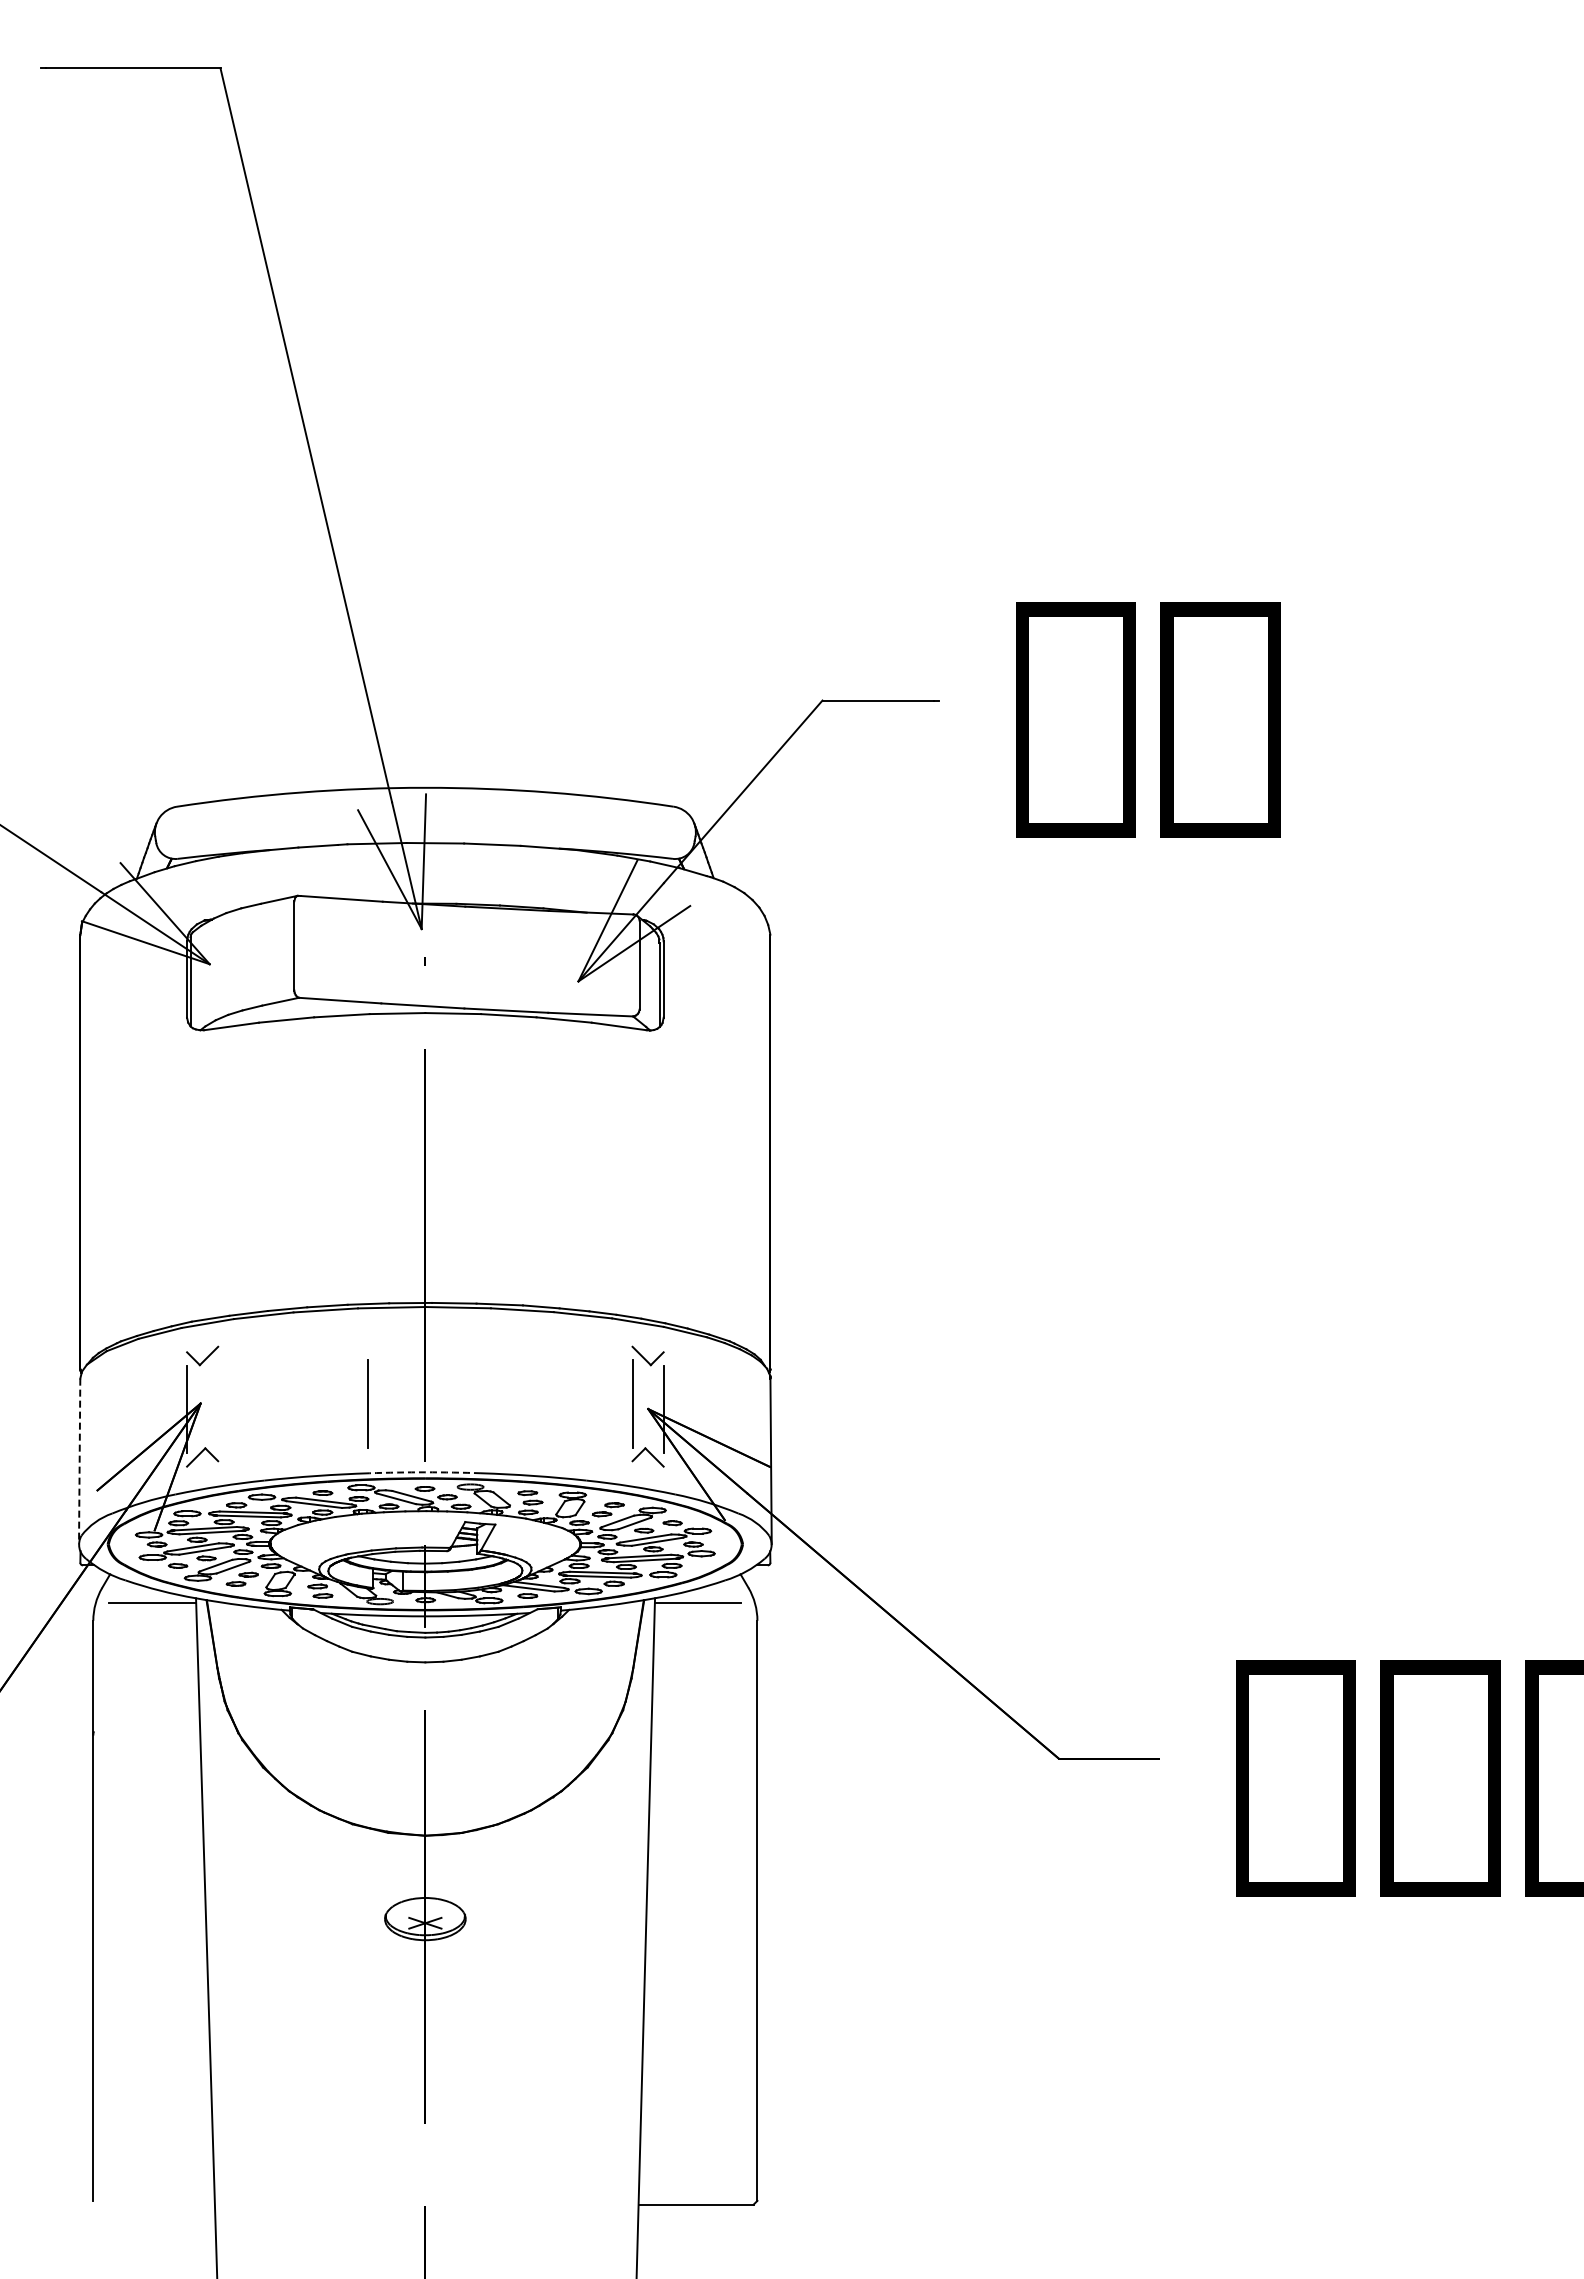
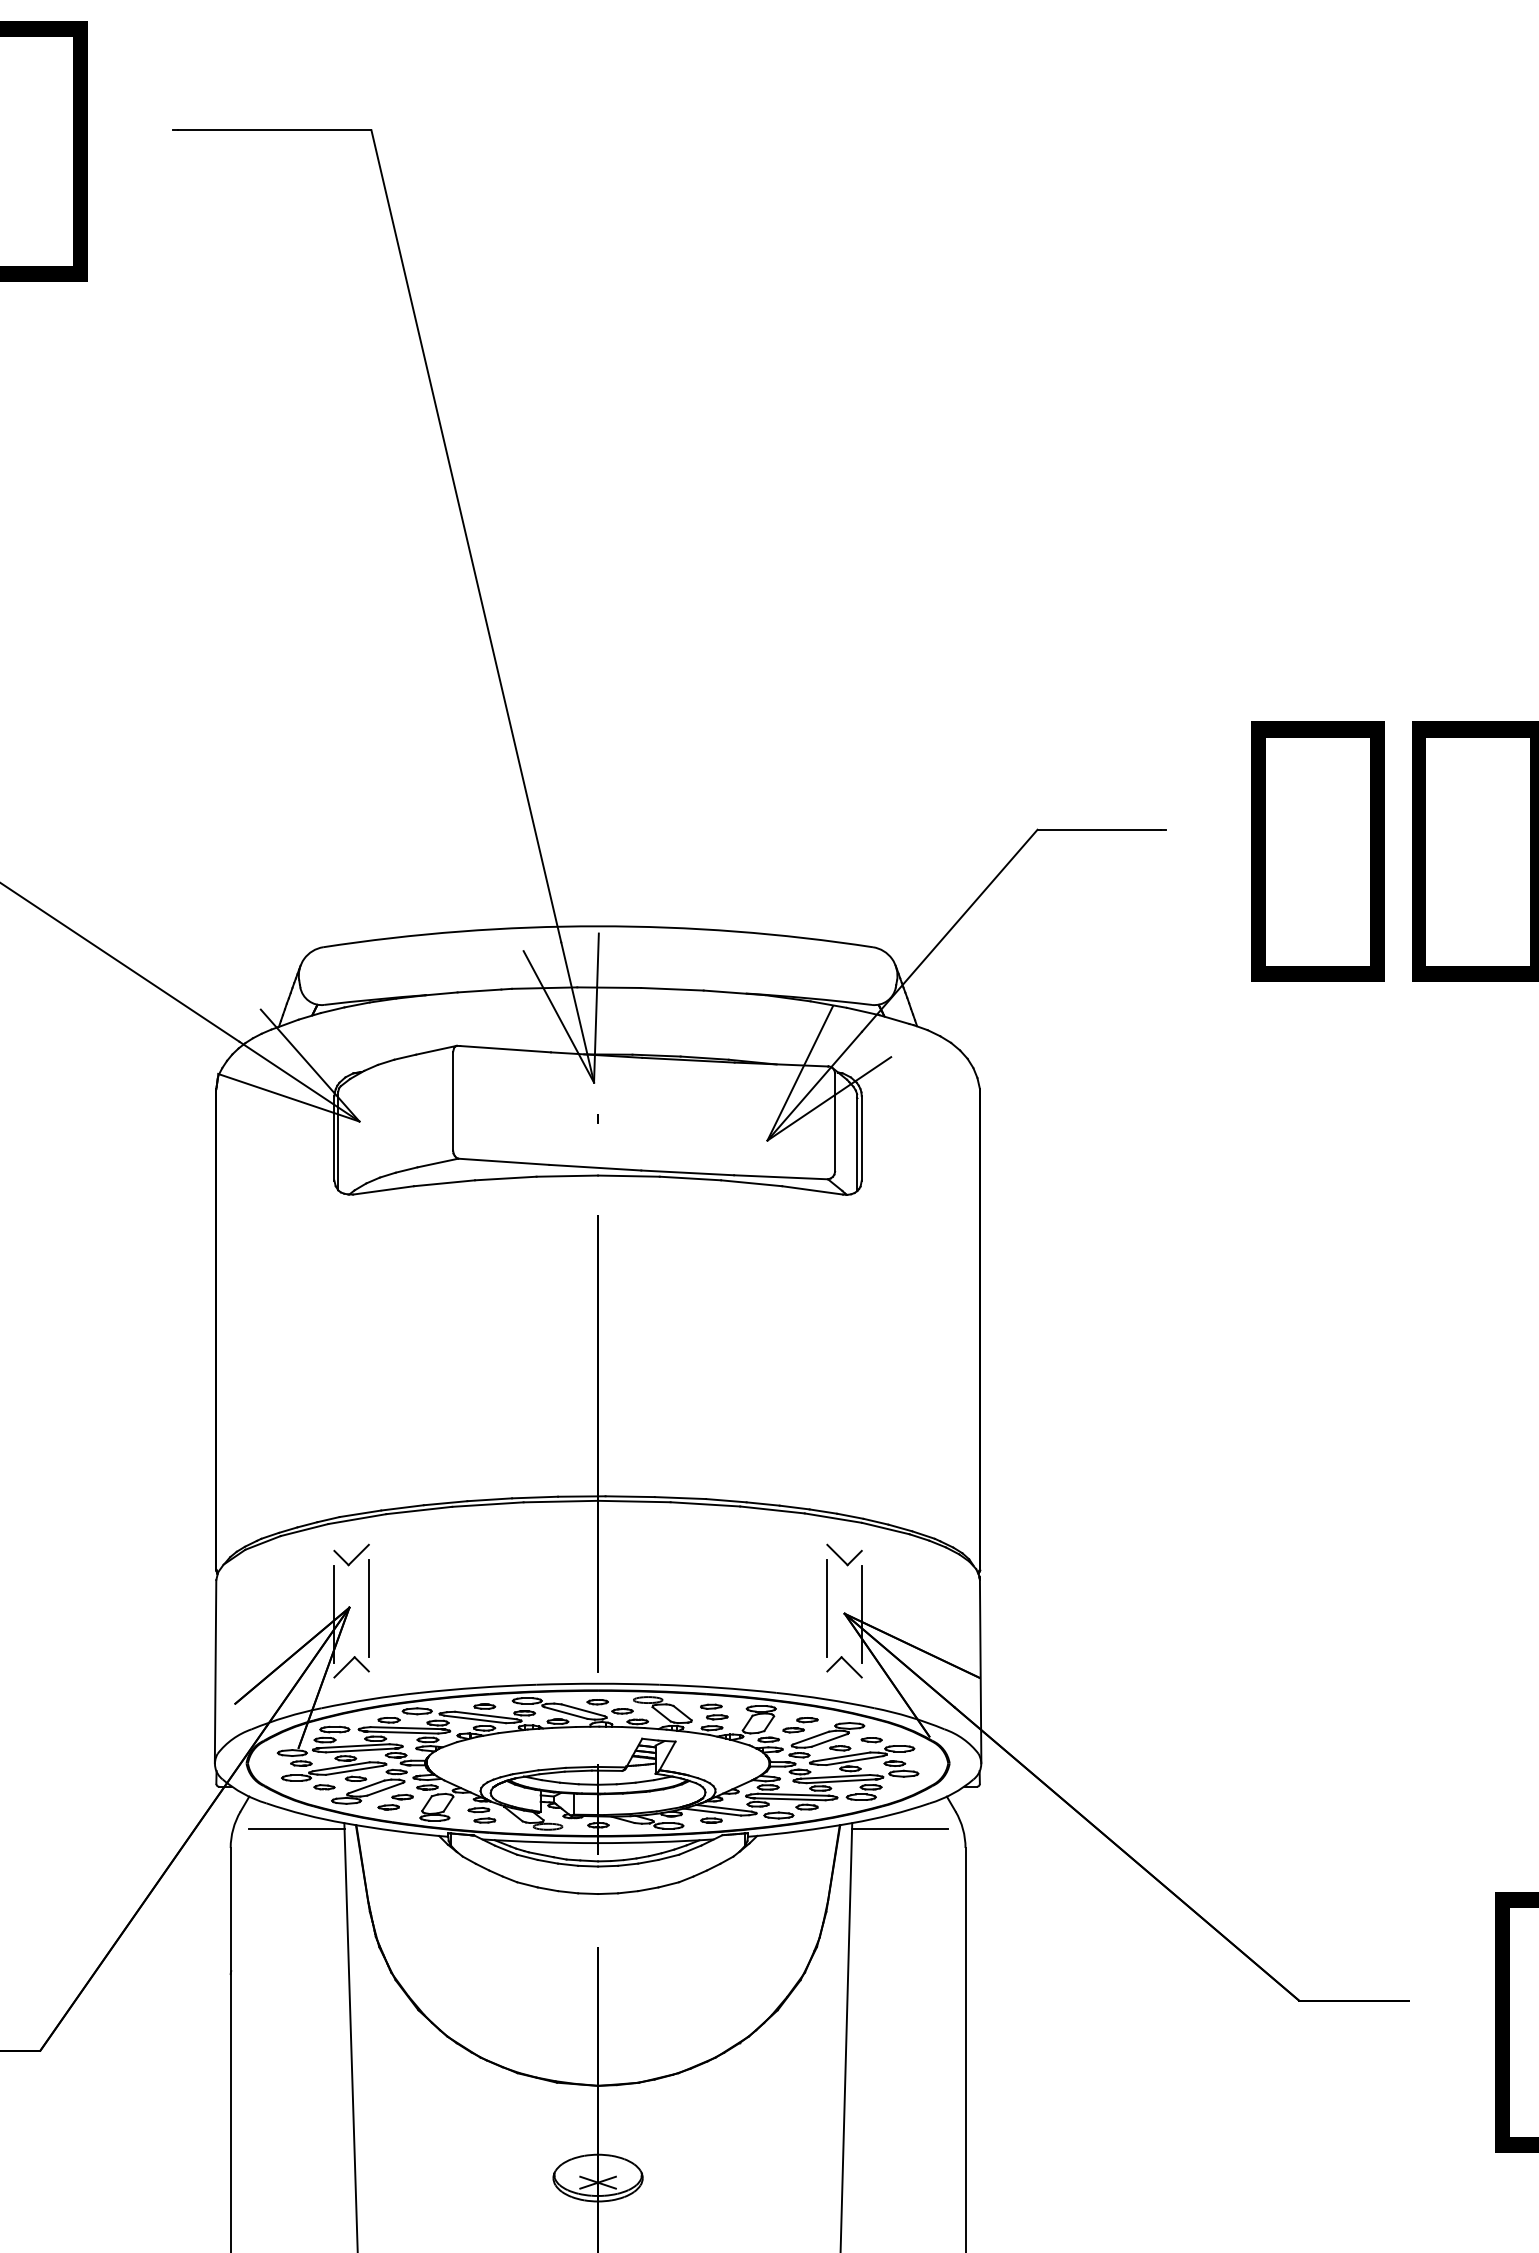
line: (367, 1403) -> (368, 1607), moved
line: (79, 1461) -> (215, 1671), dashed -> solid
arc: (425, 1472) -> (598, 1683), dashed -> solid

